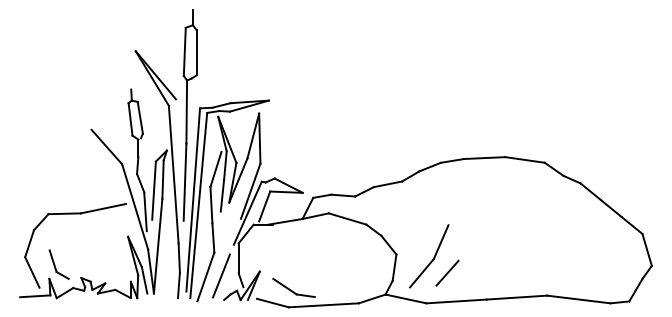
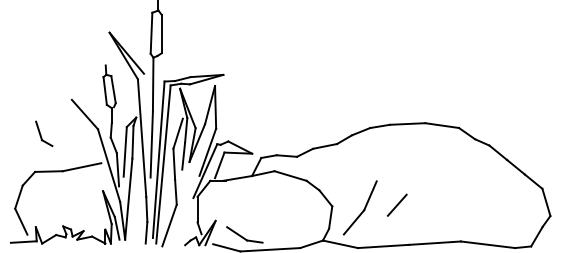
part: (58, 264) -> (43, 133), moved
line: (447, 272) -> (397, 204), moved
line: (221, 275) -> (182, 224), removed

